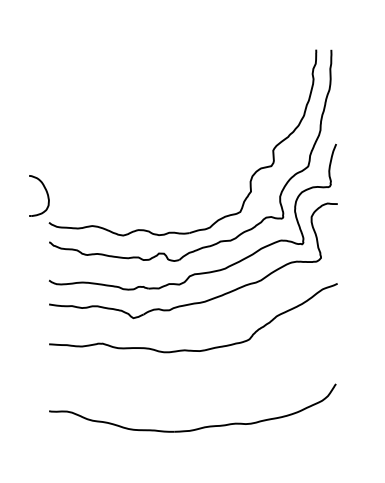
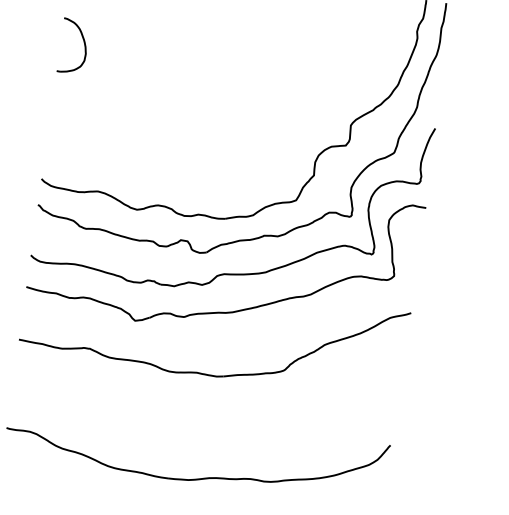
part: (46, 194) -> (83, 45), moved

